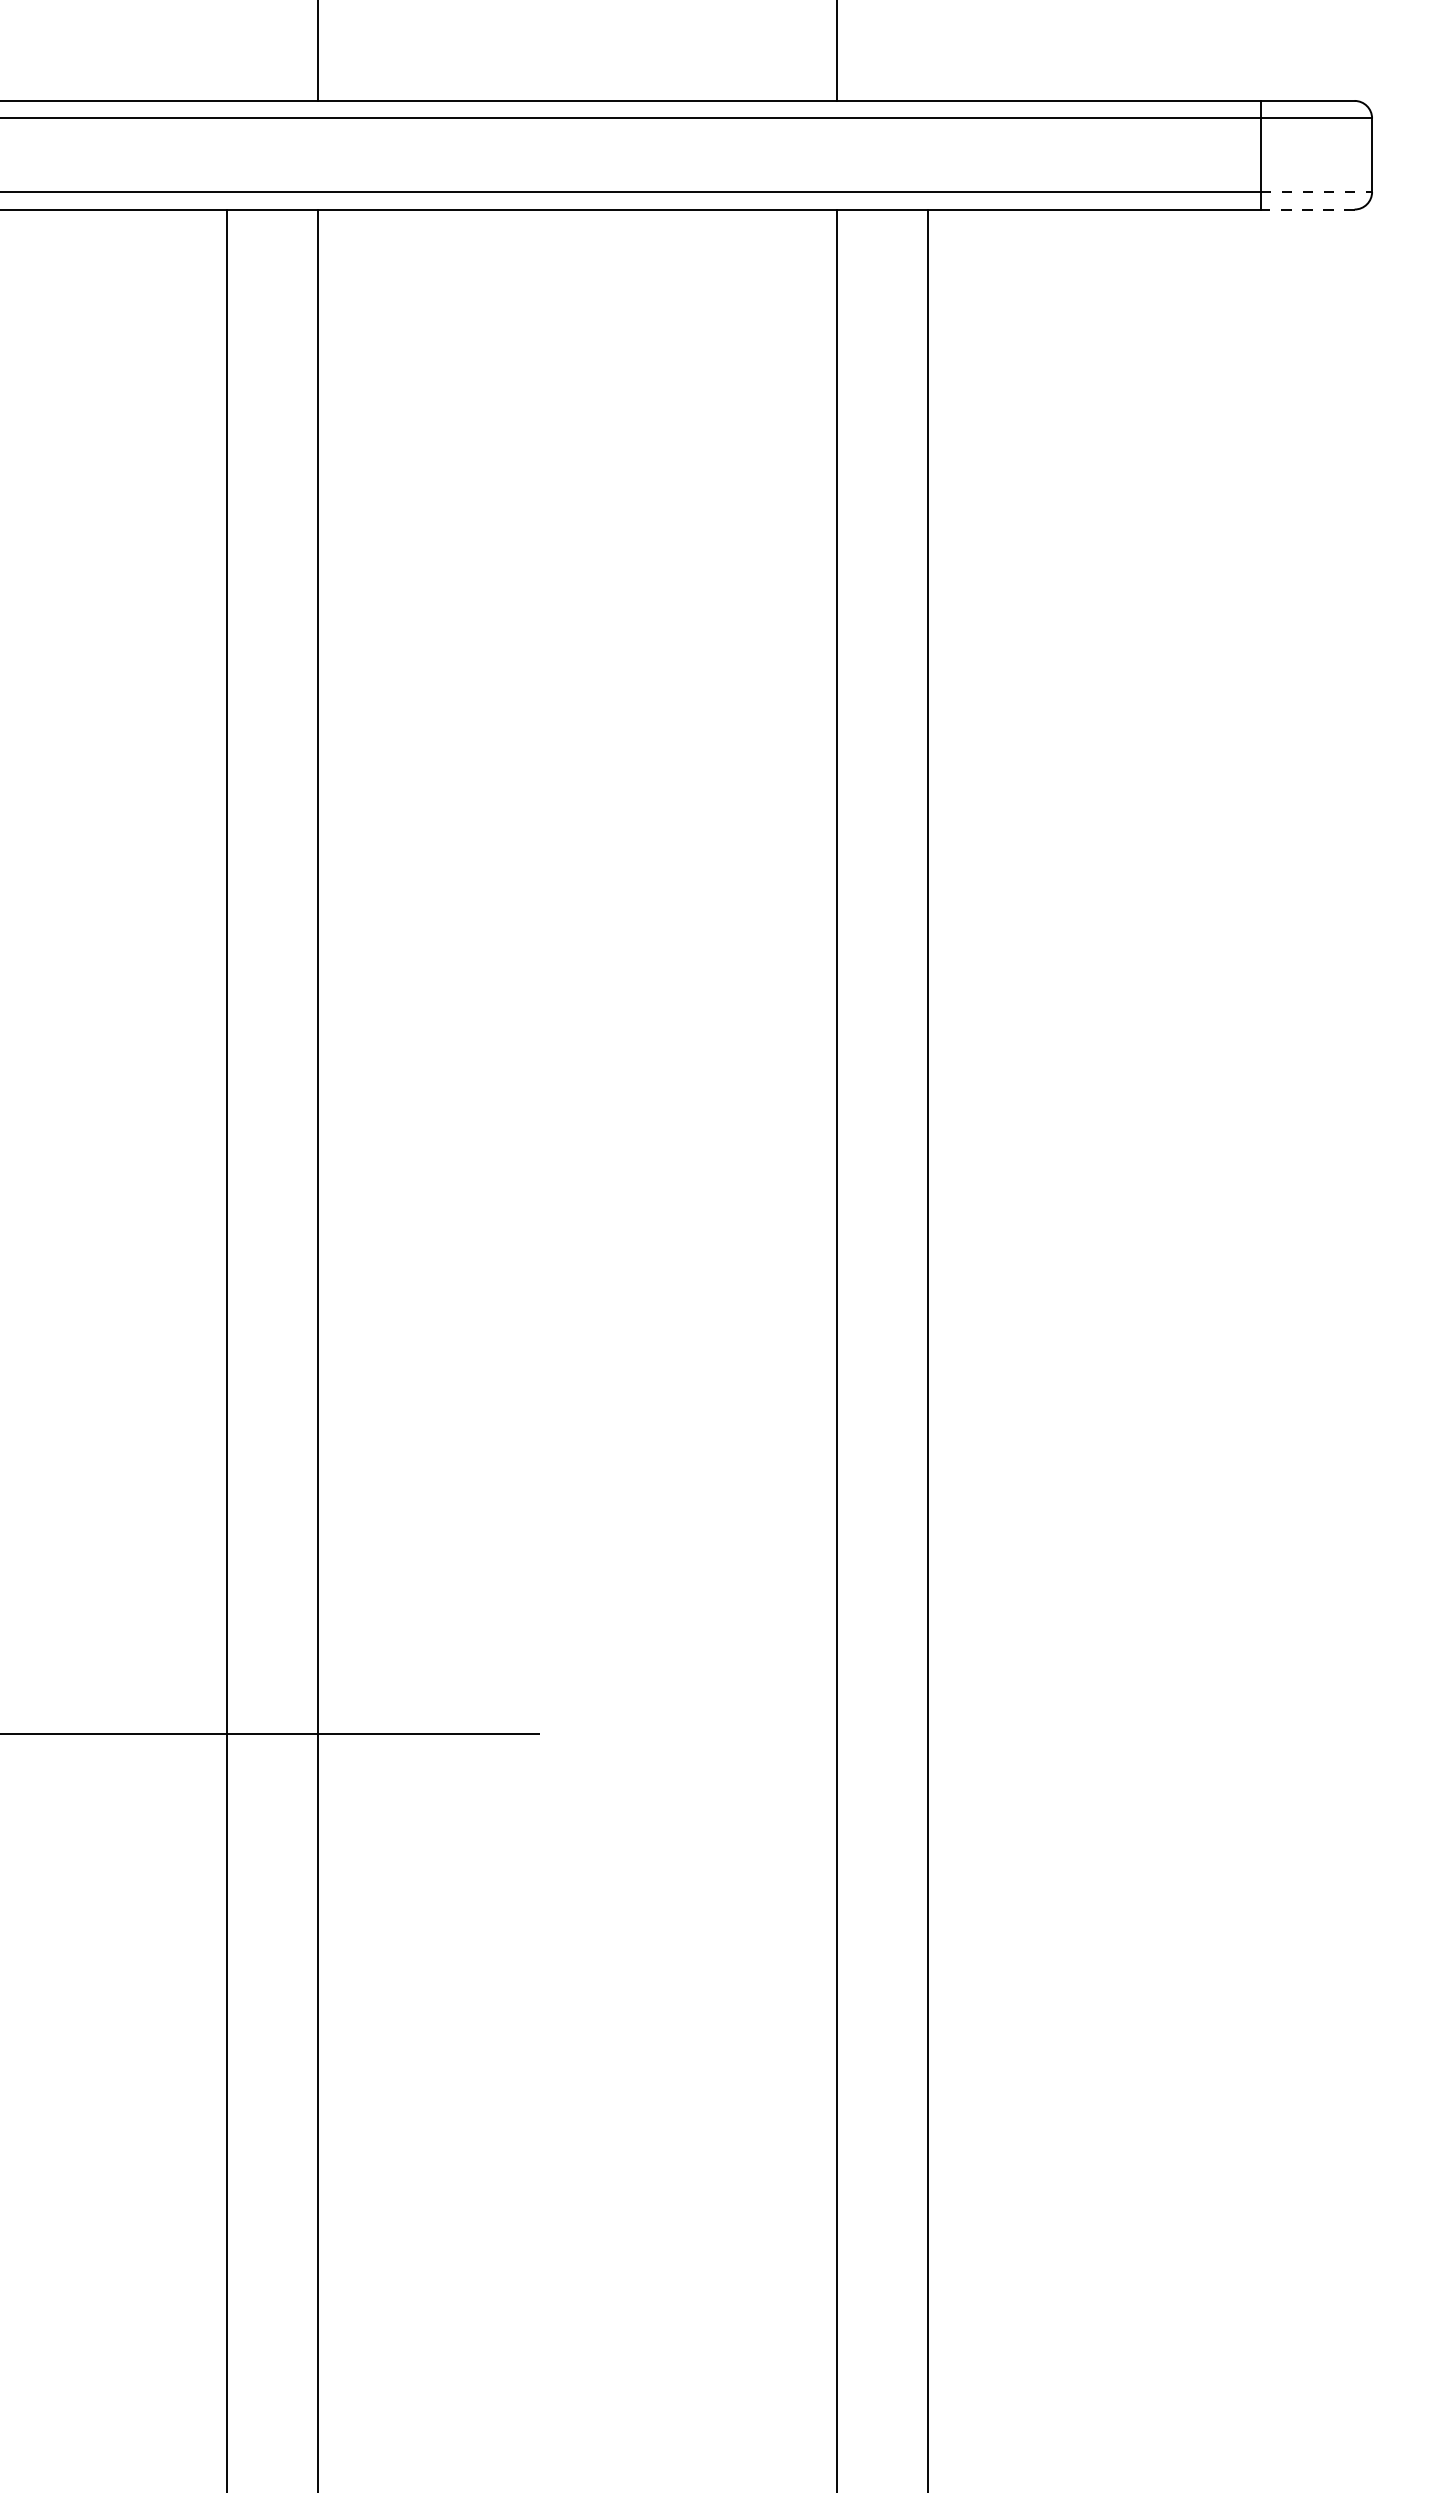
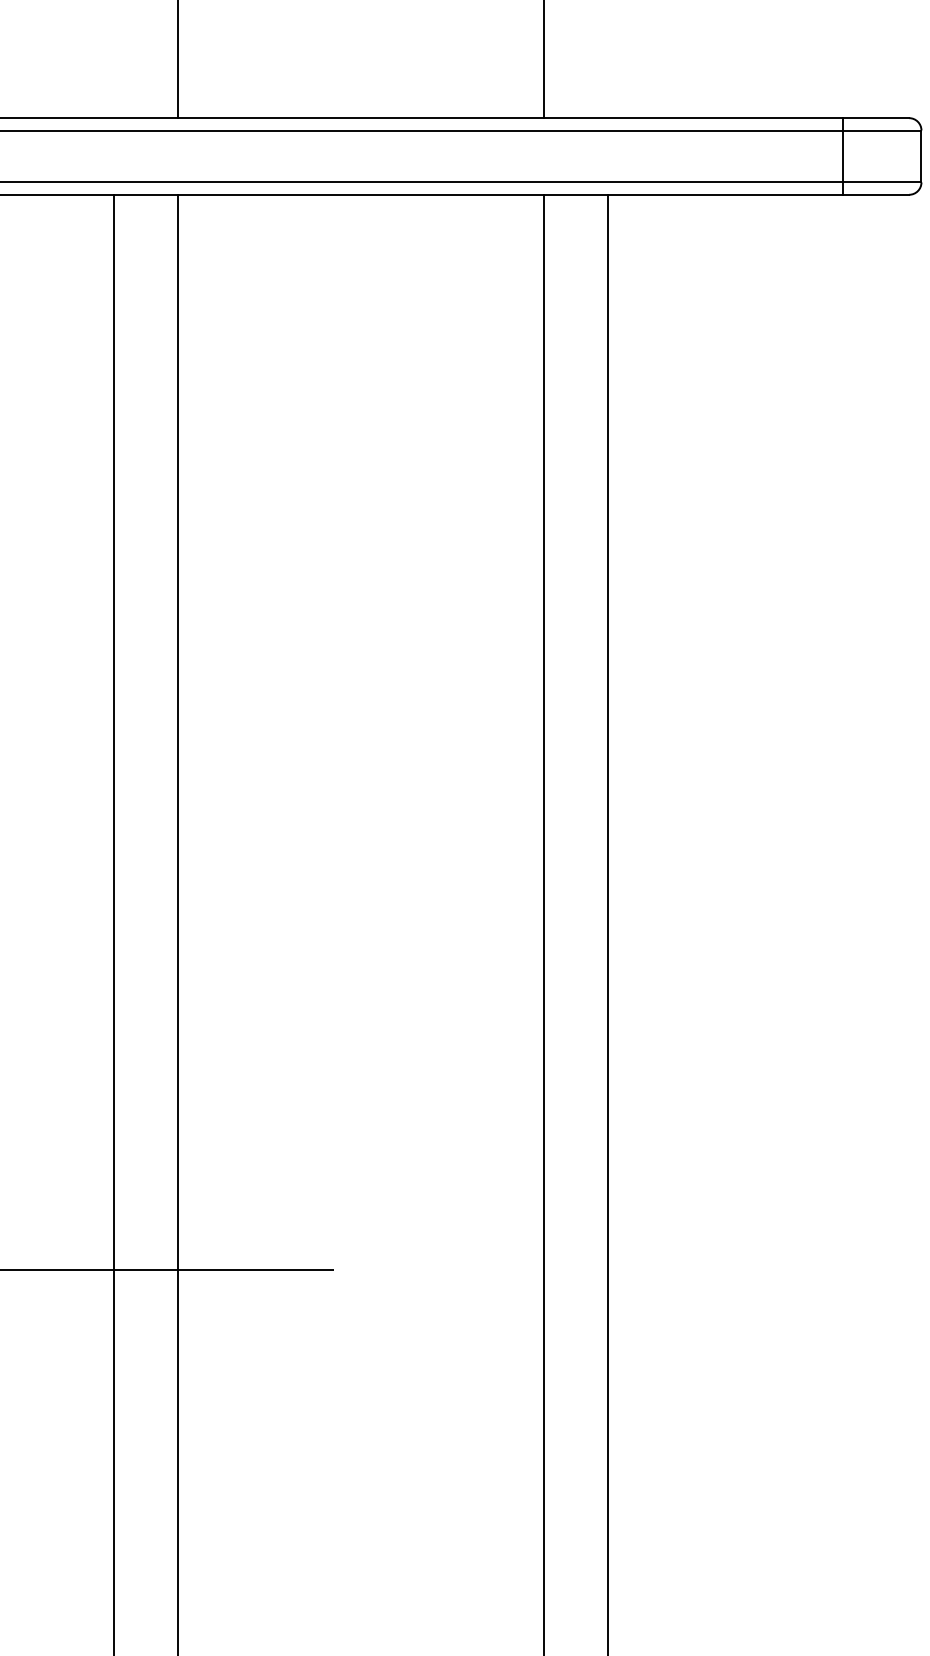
line: (1316, 192) -> (882, 182), dashed -> solid
line: (1307, 209) -> (875, 194), dashed -> solid

